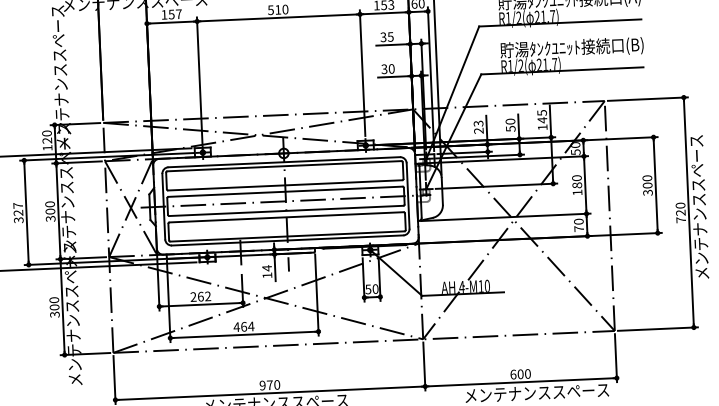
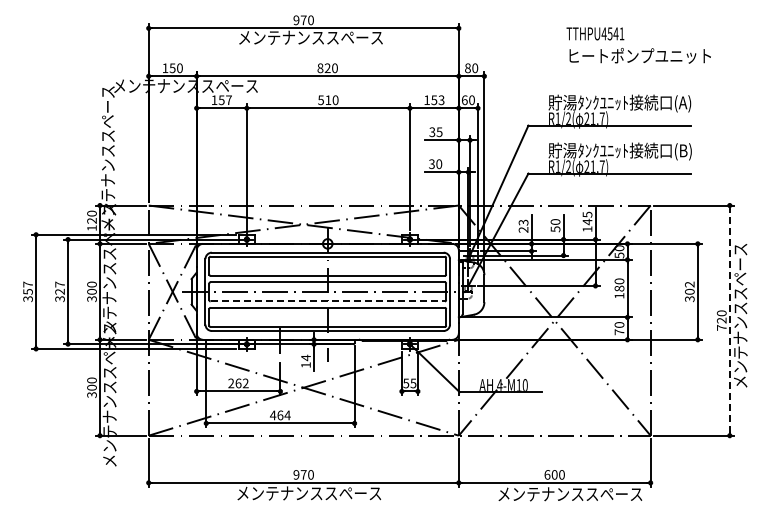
text: (647, 178) -> (689, 284), 300 -> 302
line: (287, 210) -> (328, 301), solid -> dashed
line: (688, 212) -> (729, 320), solid -> dashed
text: (375, 289) -> (413, 383), 50 -> 55

